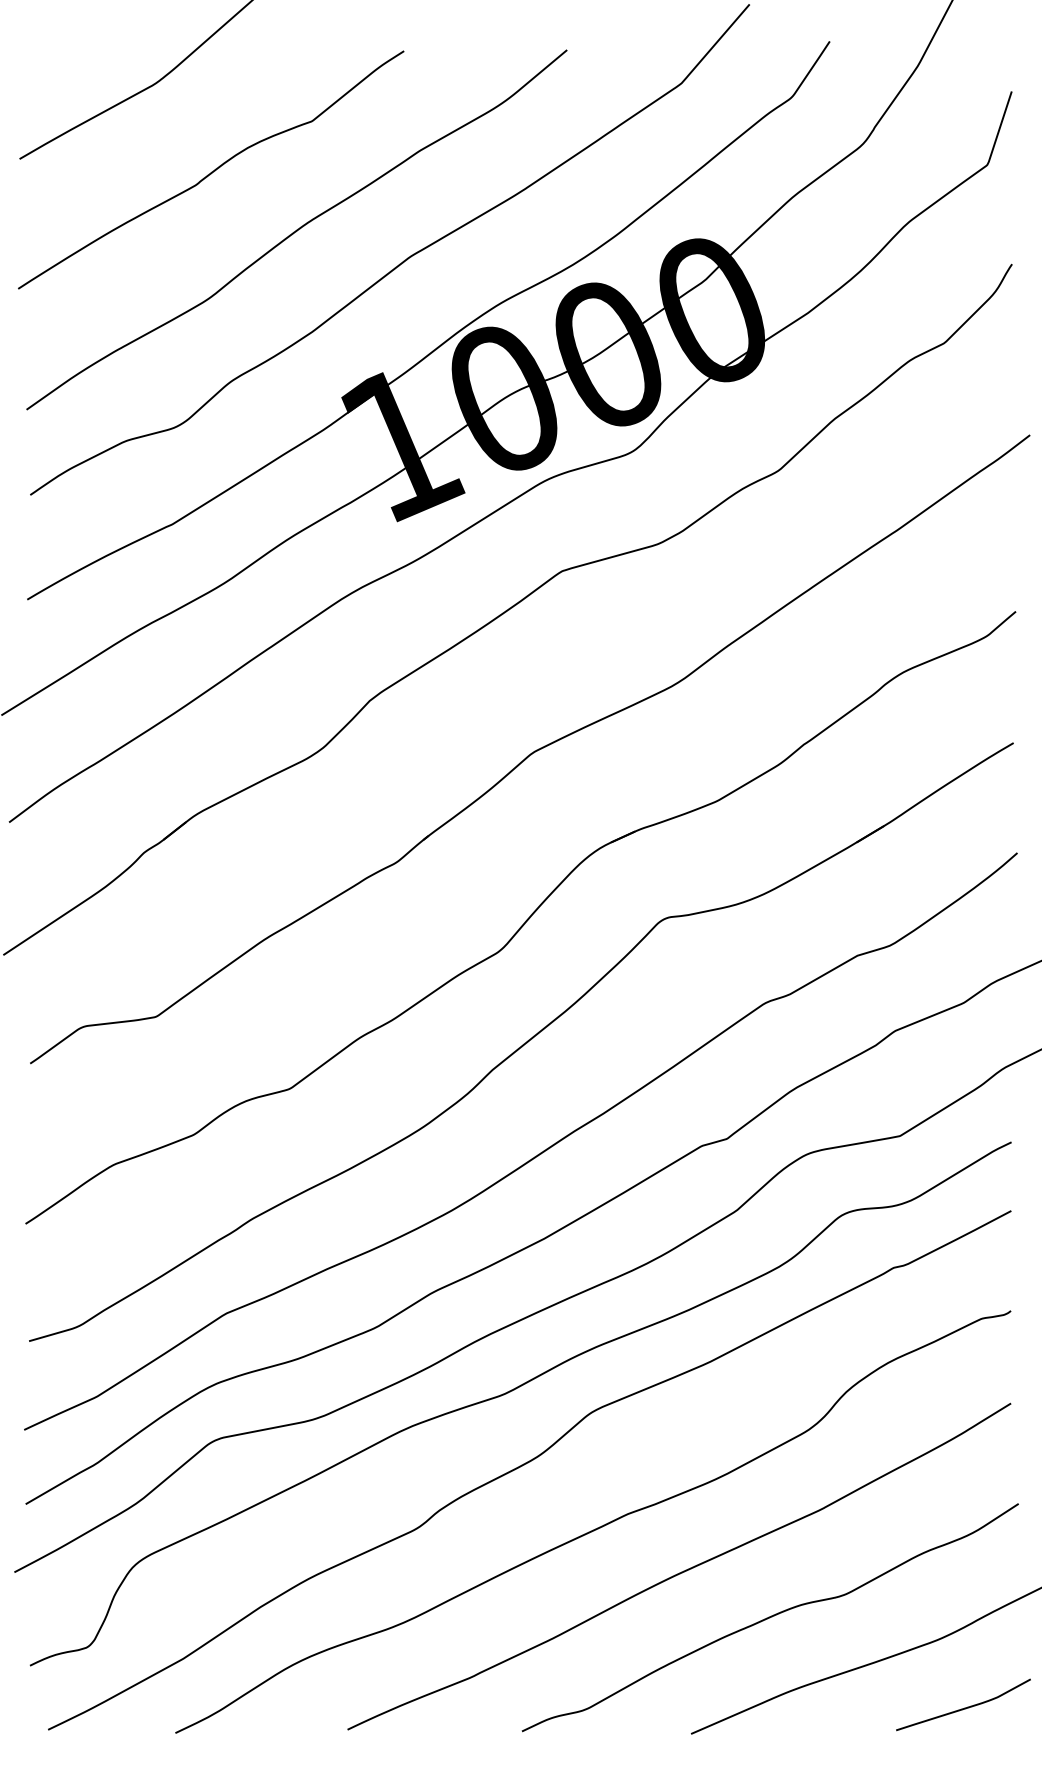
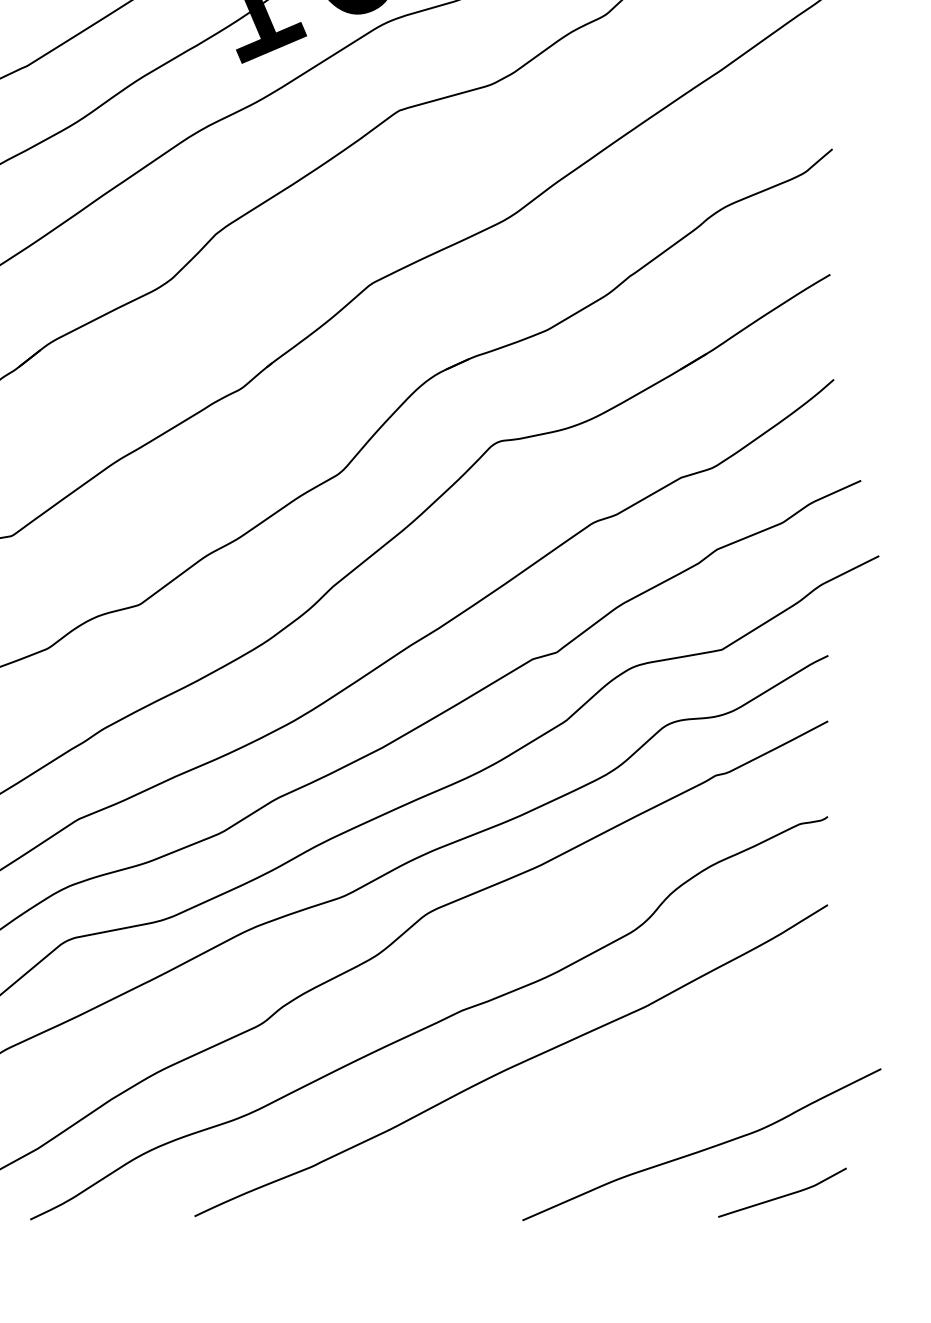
curve: (769, 1617) -> (597, 1109), removed

